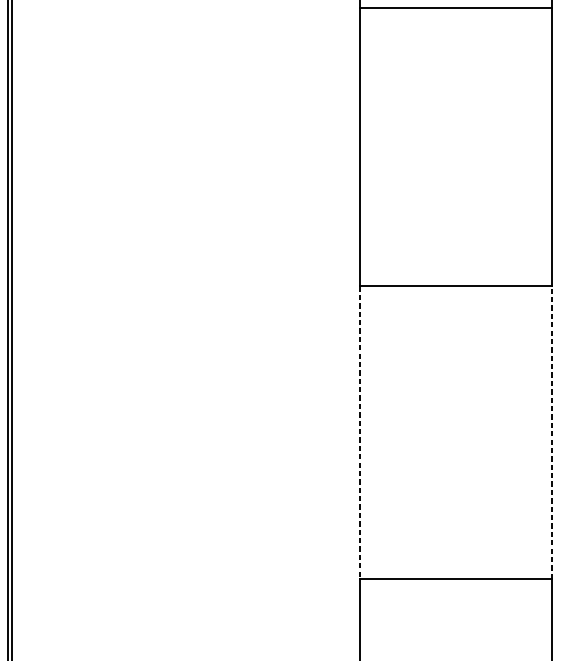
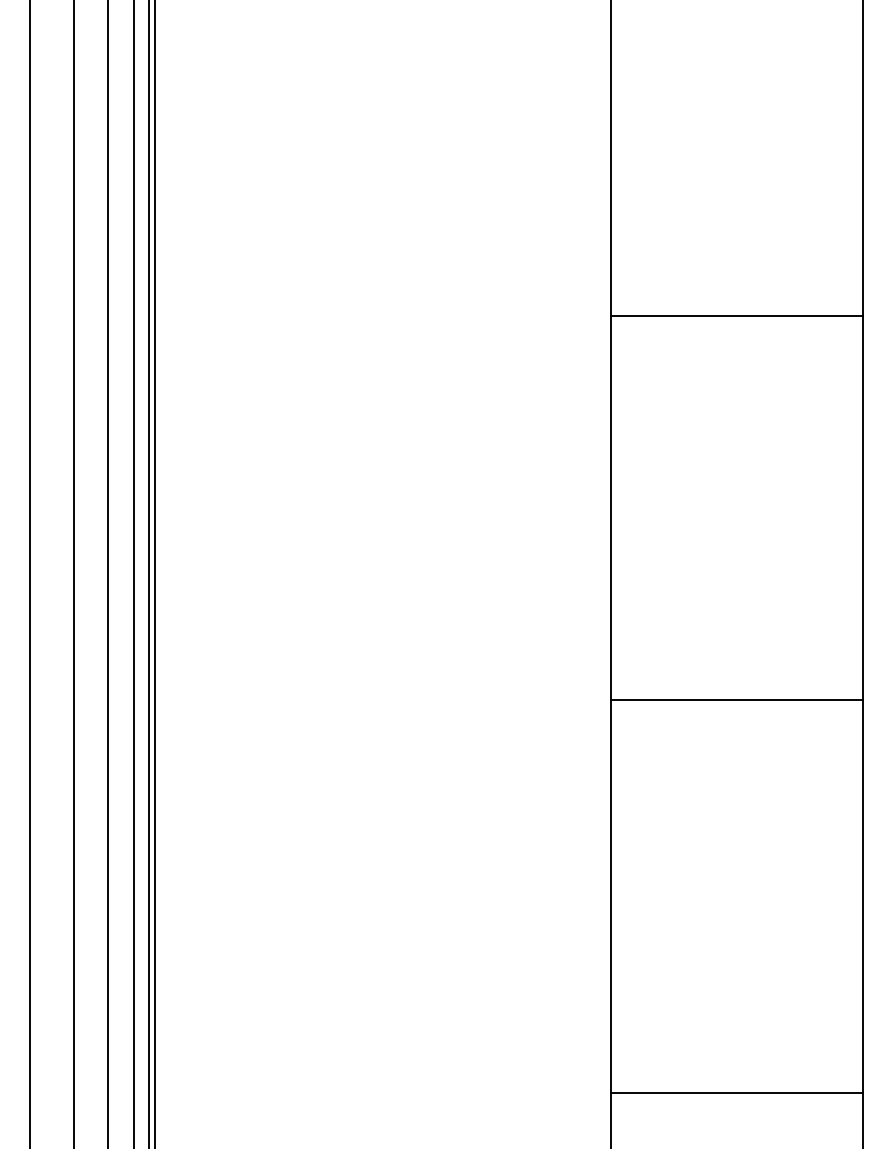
line: (360, 432) -> (611, 507), dashed -> solid
line: (551, 432) -> (862, 507), dashed -> solid

